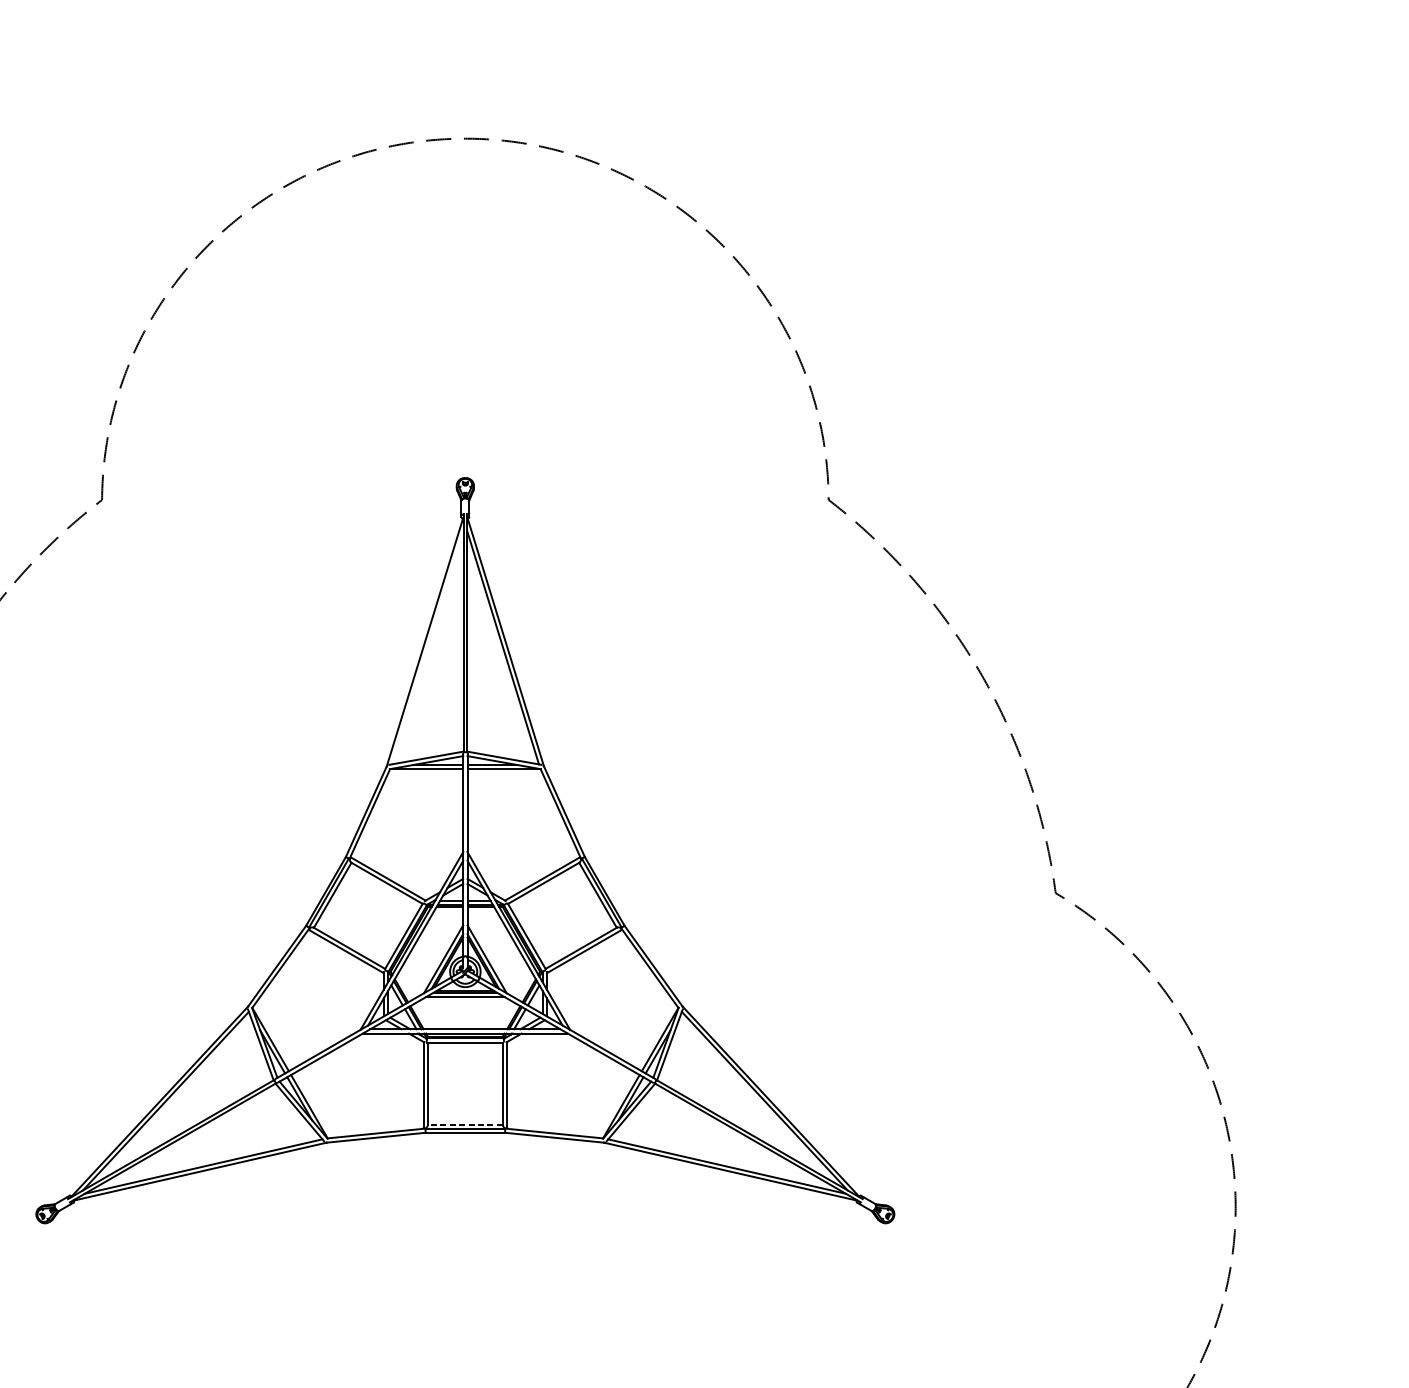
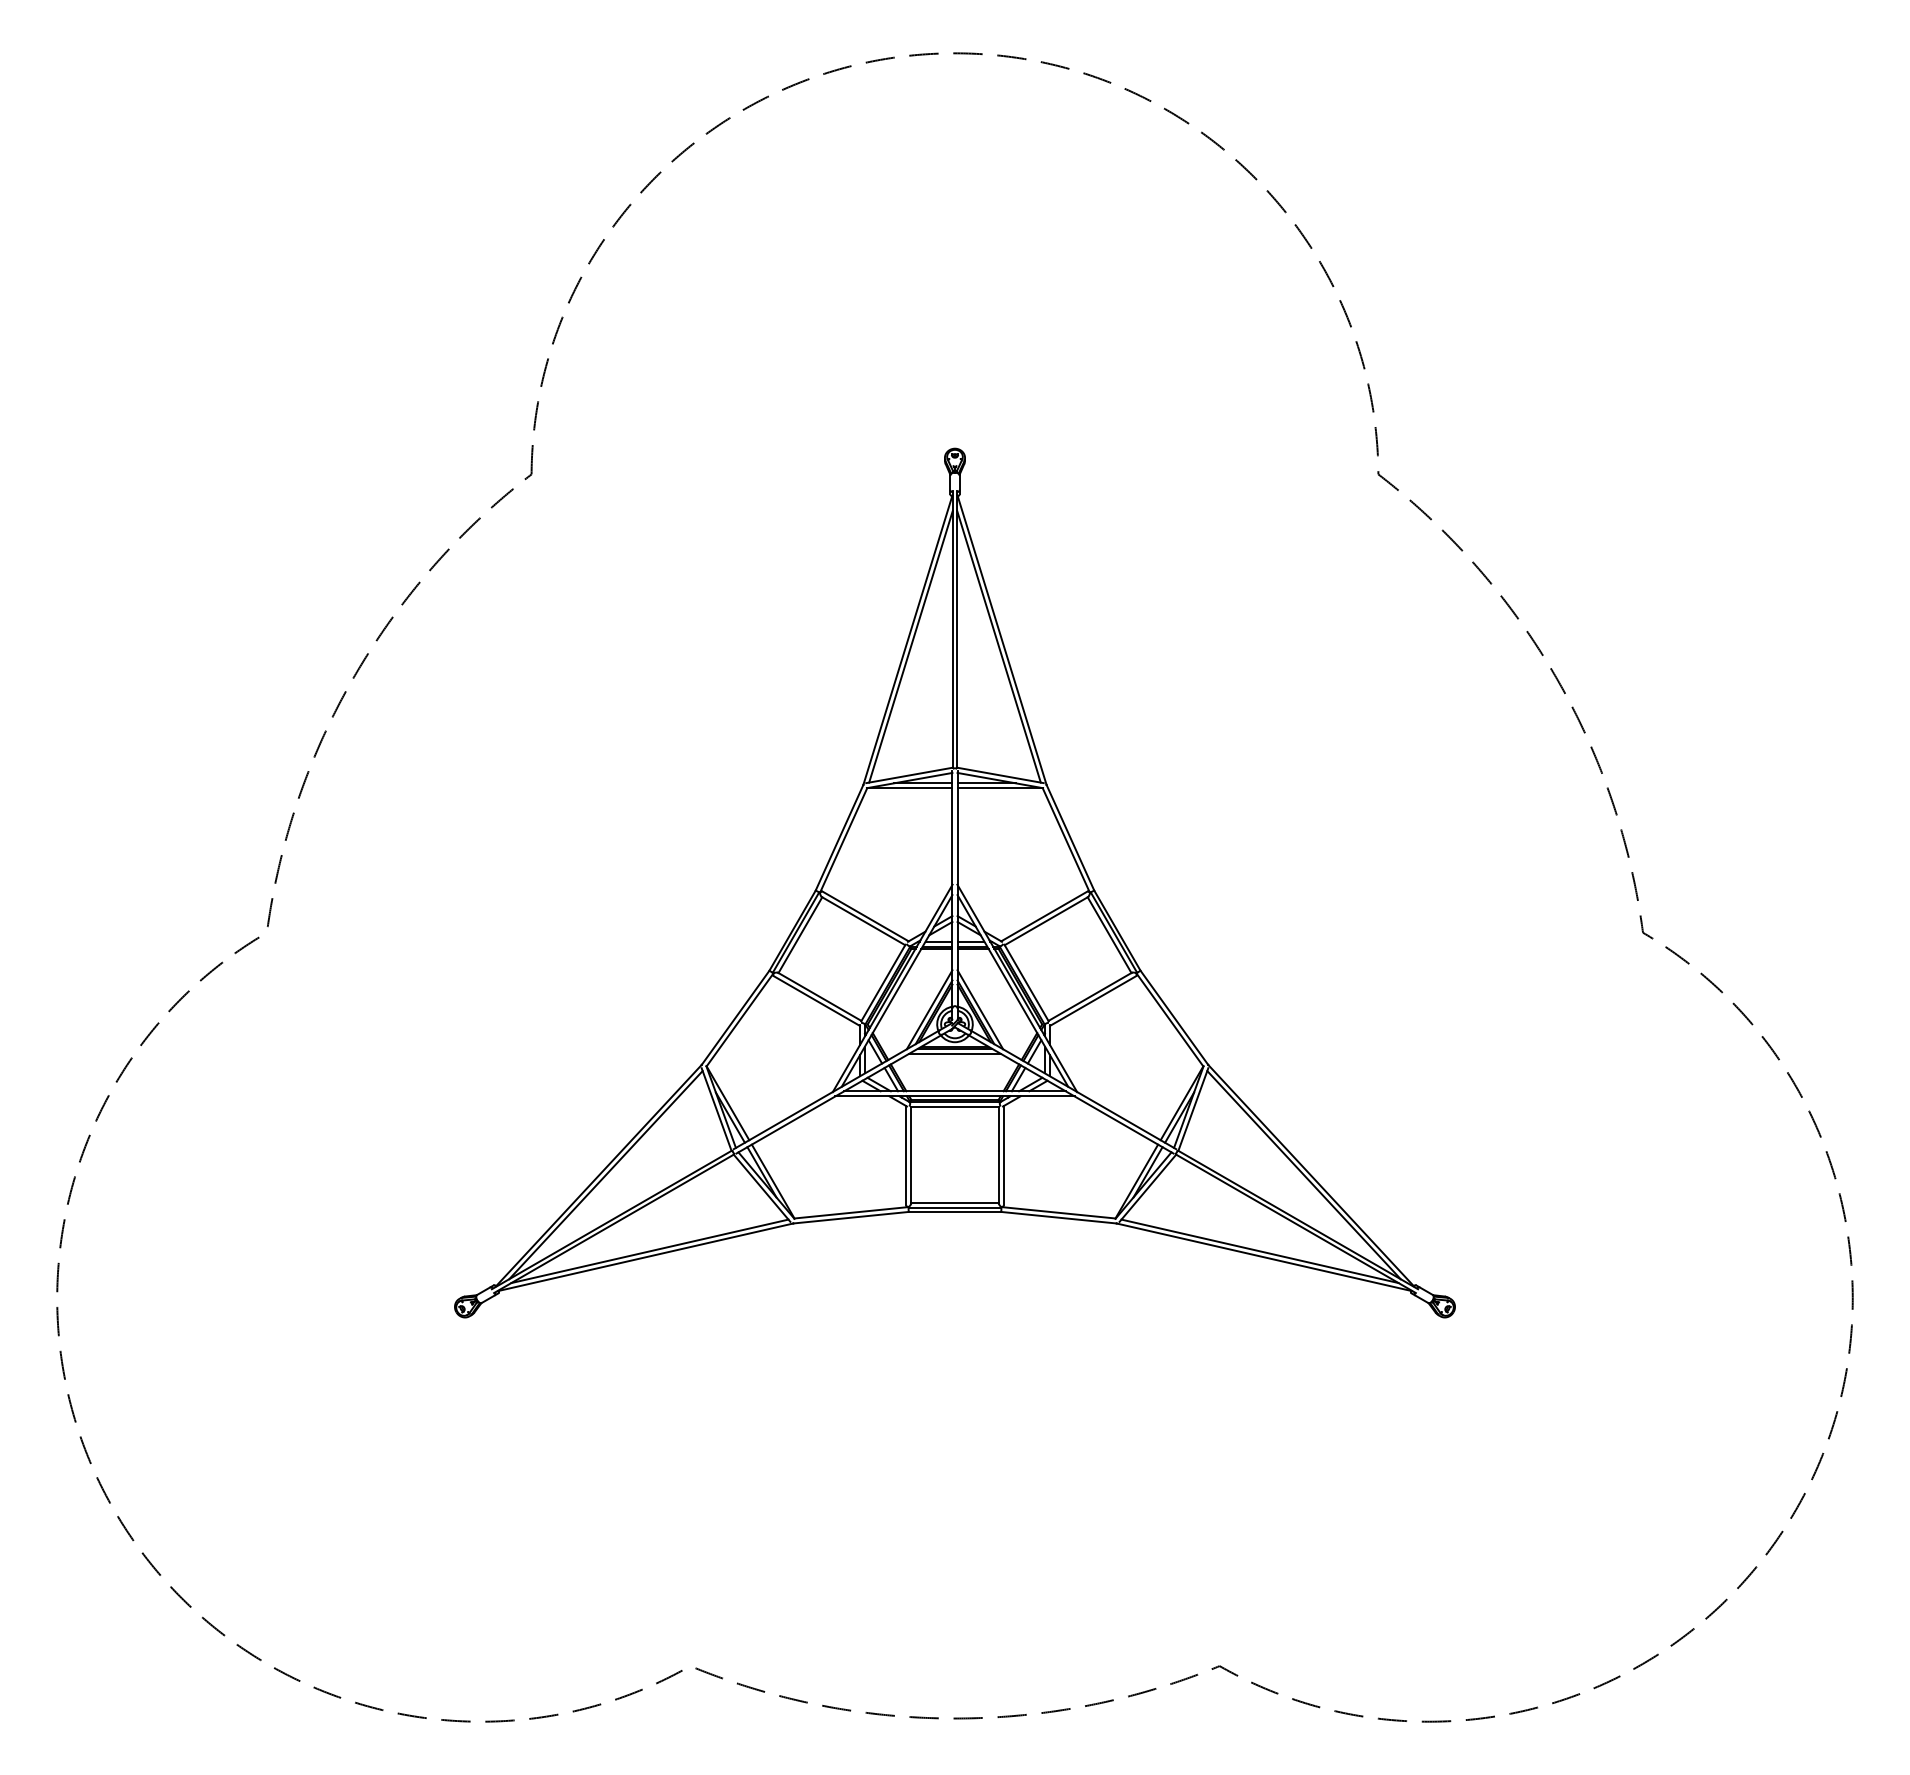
line: (427, 647) -> (910, 646), added
line: (464, 1124) -> (954, 1202), dashed -> solid

